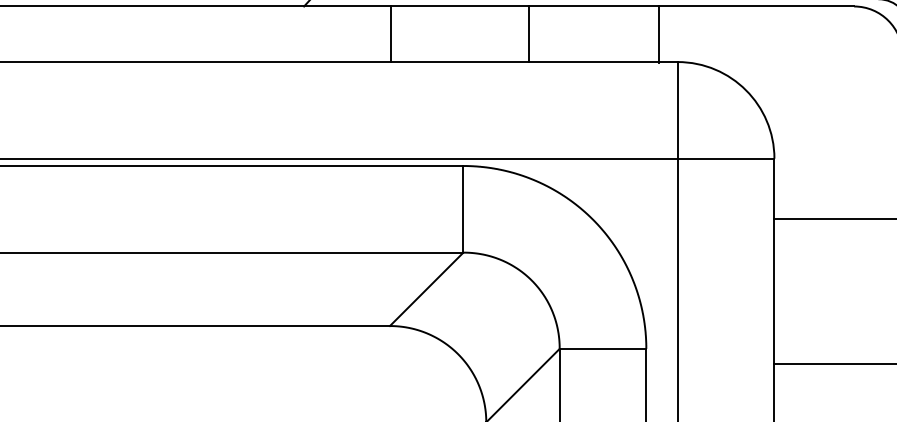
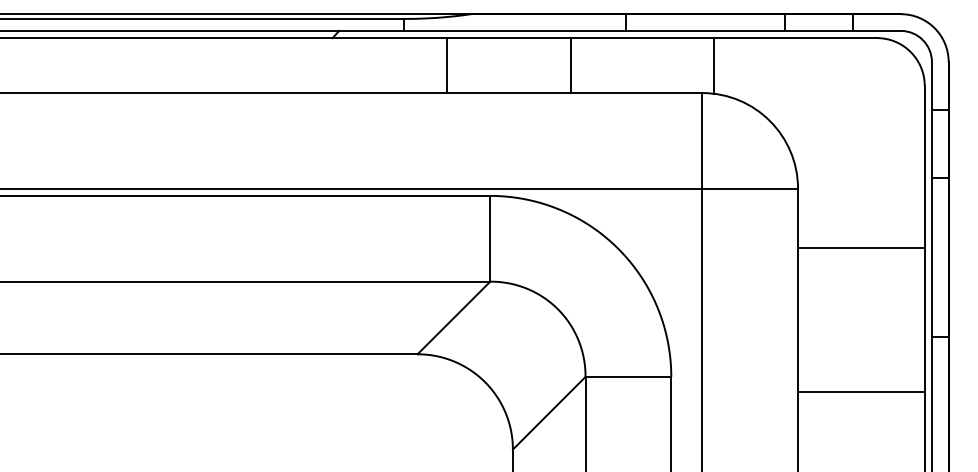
line: (390, 34) -> (446, 65), moved
line: (528, 34) -> (570, 65), moved
line: (658, 34) -> (714, 65), moved

